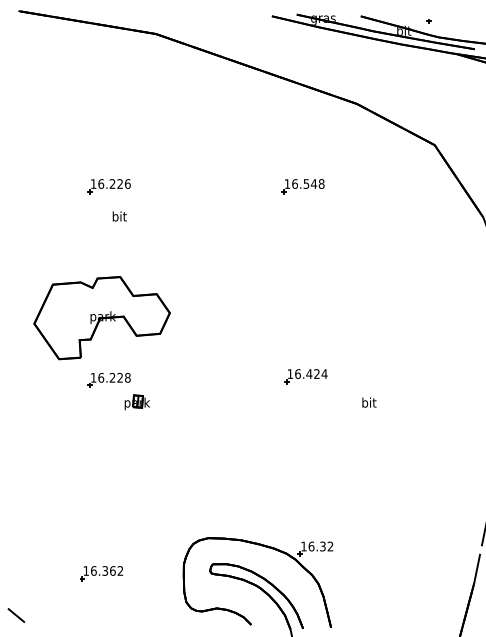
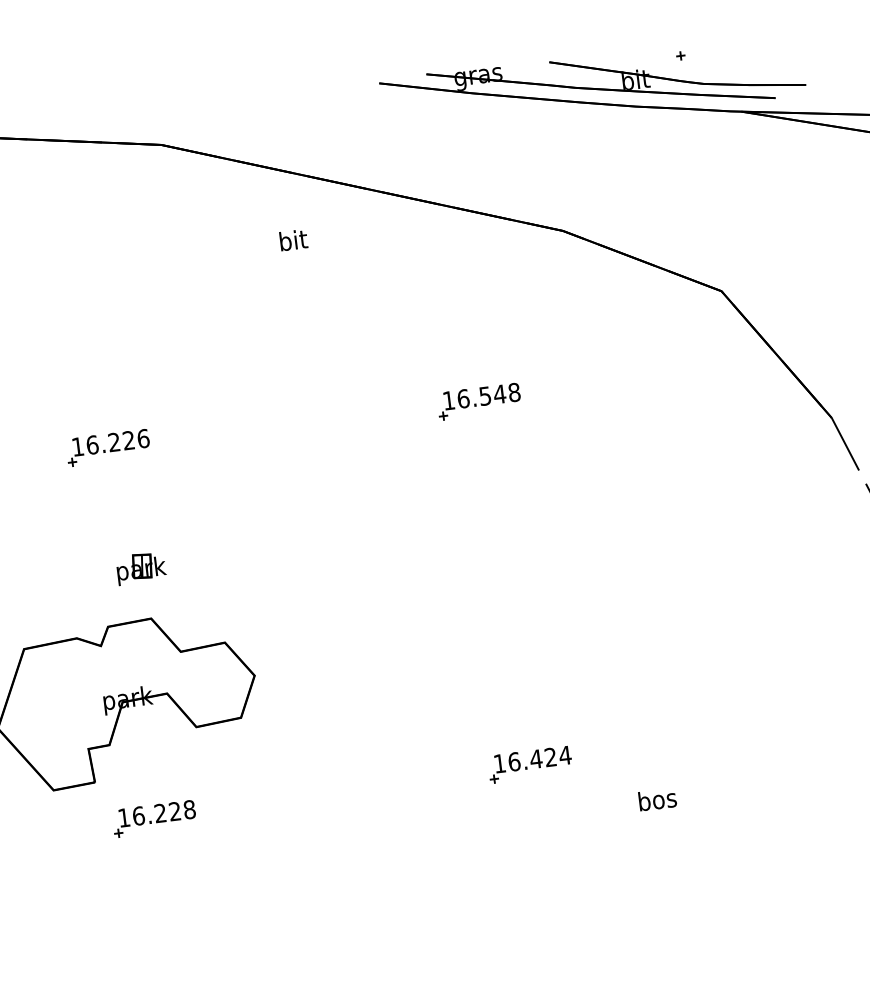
text: (119, 216) -> (293, 240), moved
part: (136, 402) -> (139, 568), moved
text: (368, 402) -> (656, 799), bit -> bos

